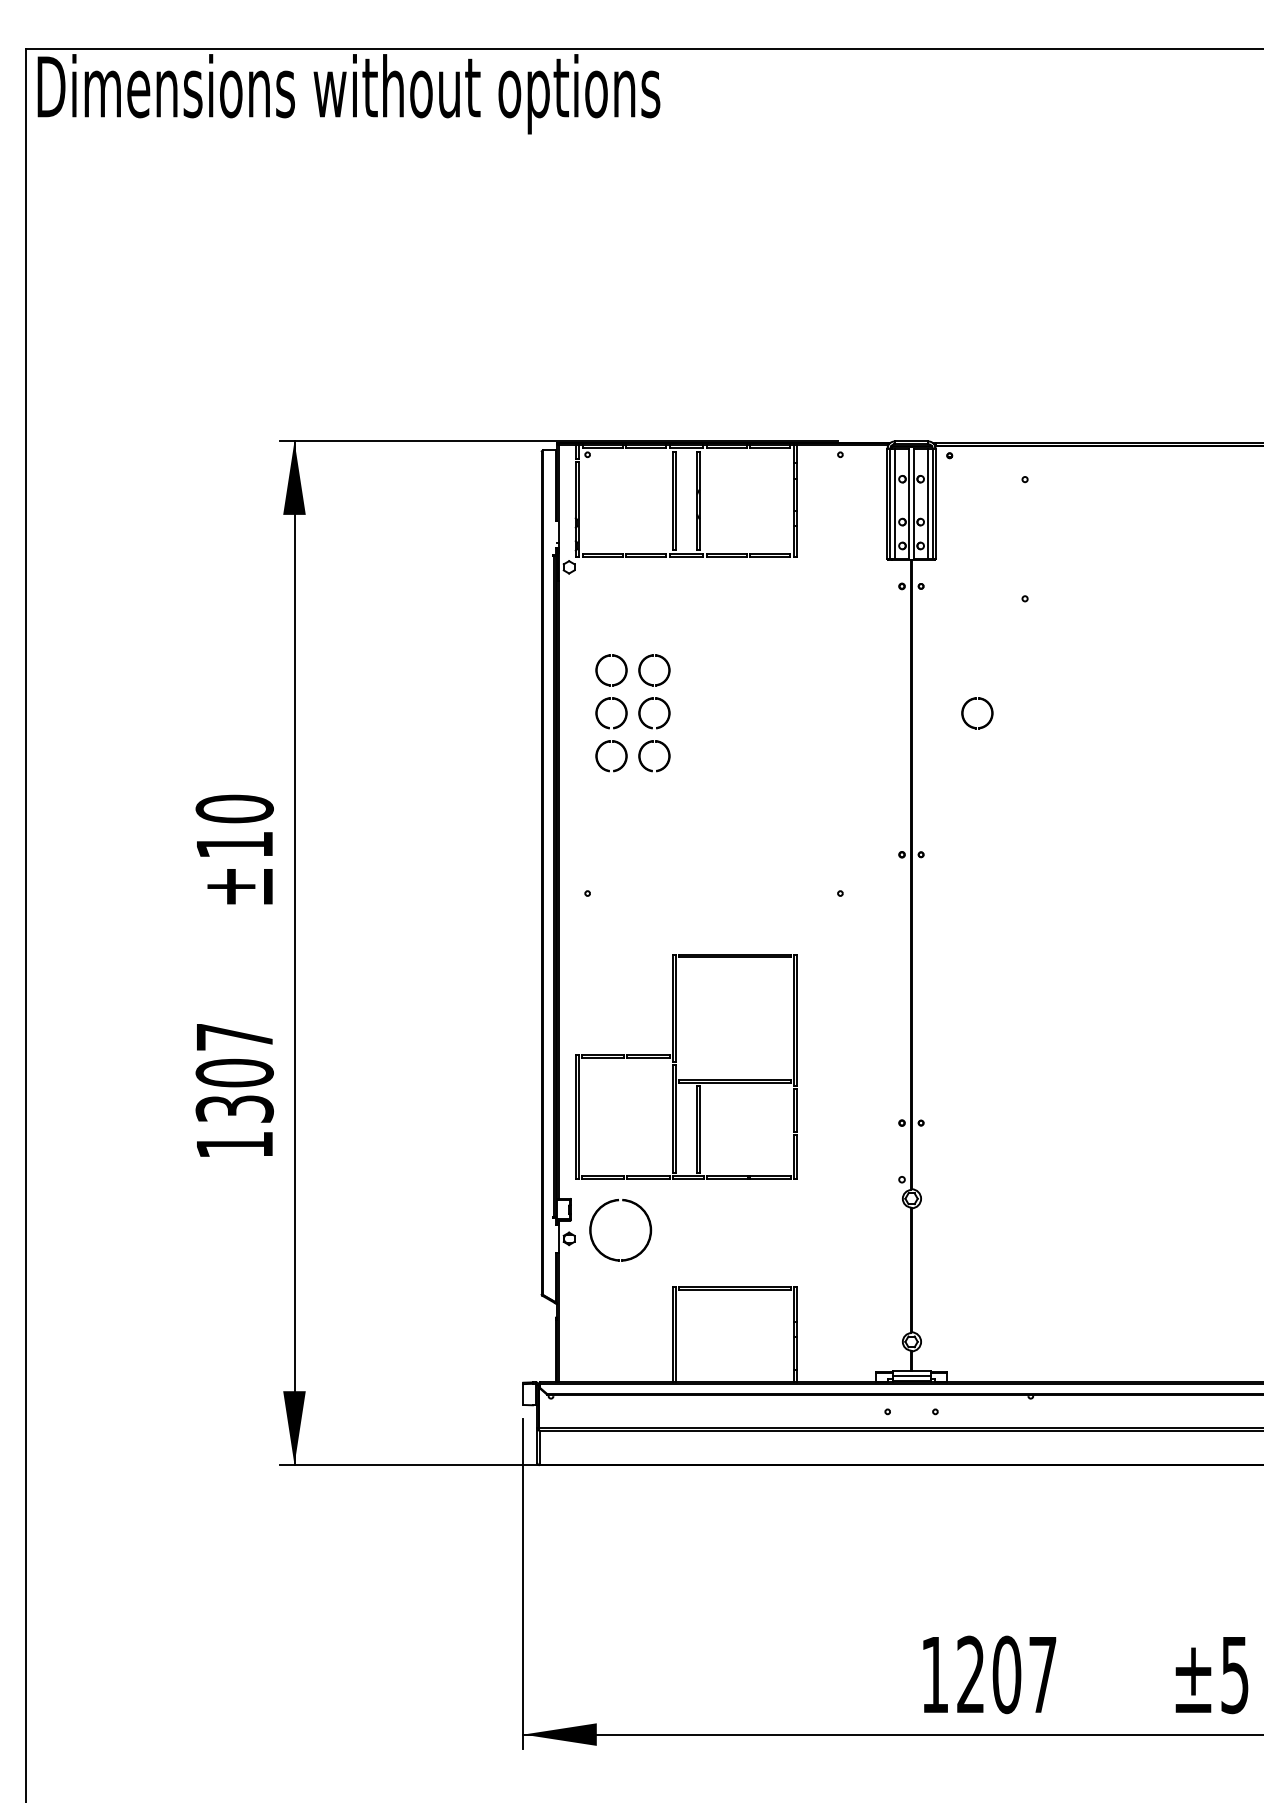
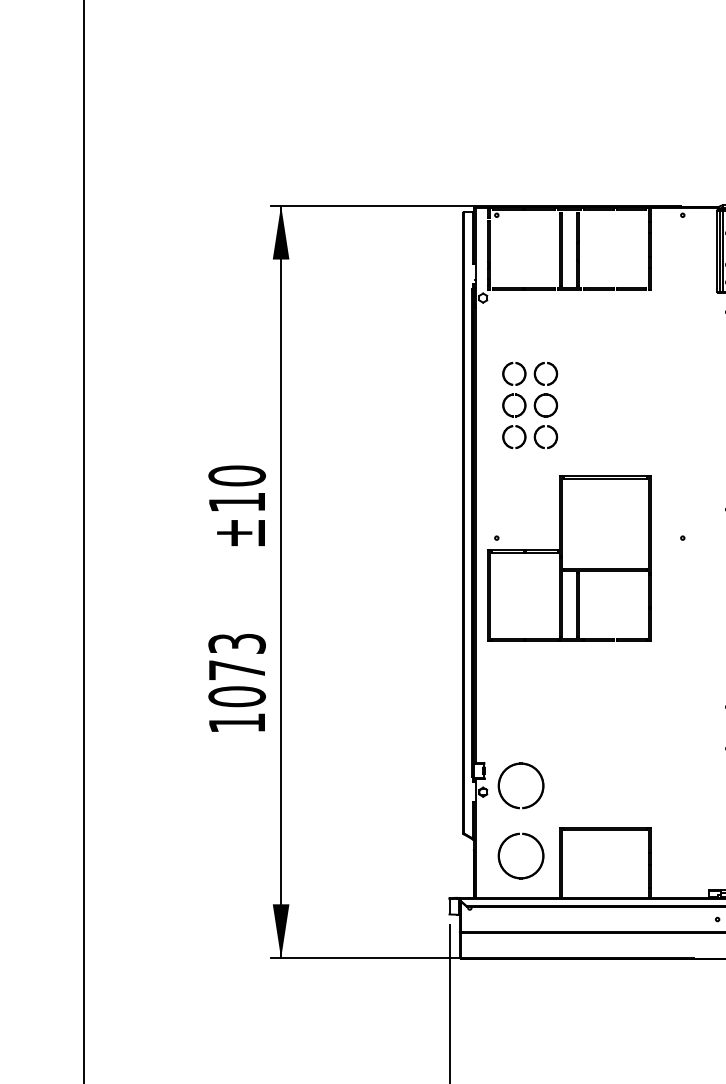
part: (676, 1066) -> (562, 558), moved
text: (234, 1073) -> (236, 670), 1307 -> 1073
part: (592, 1320) -> (500, 852), added

